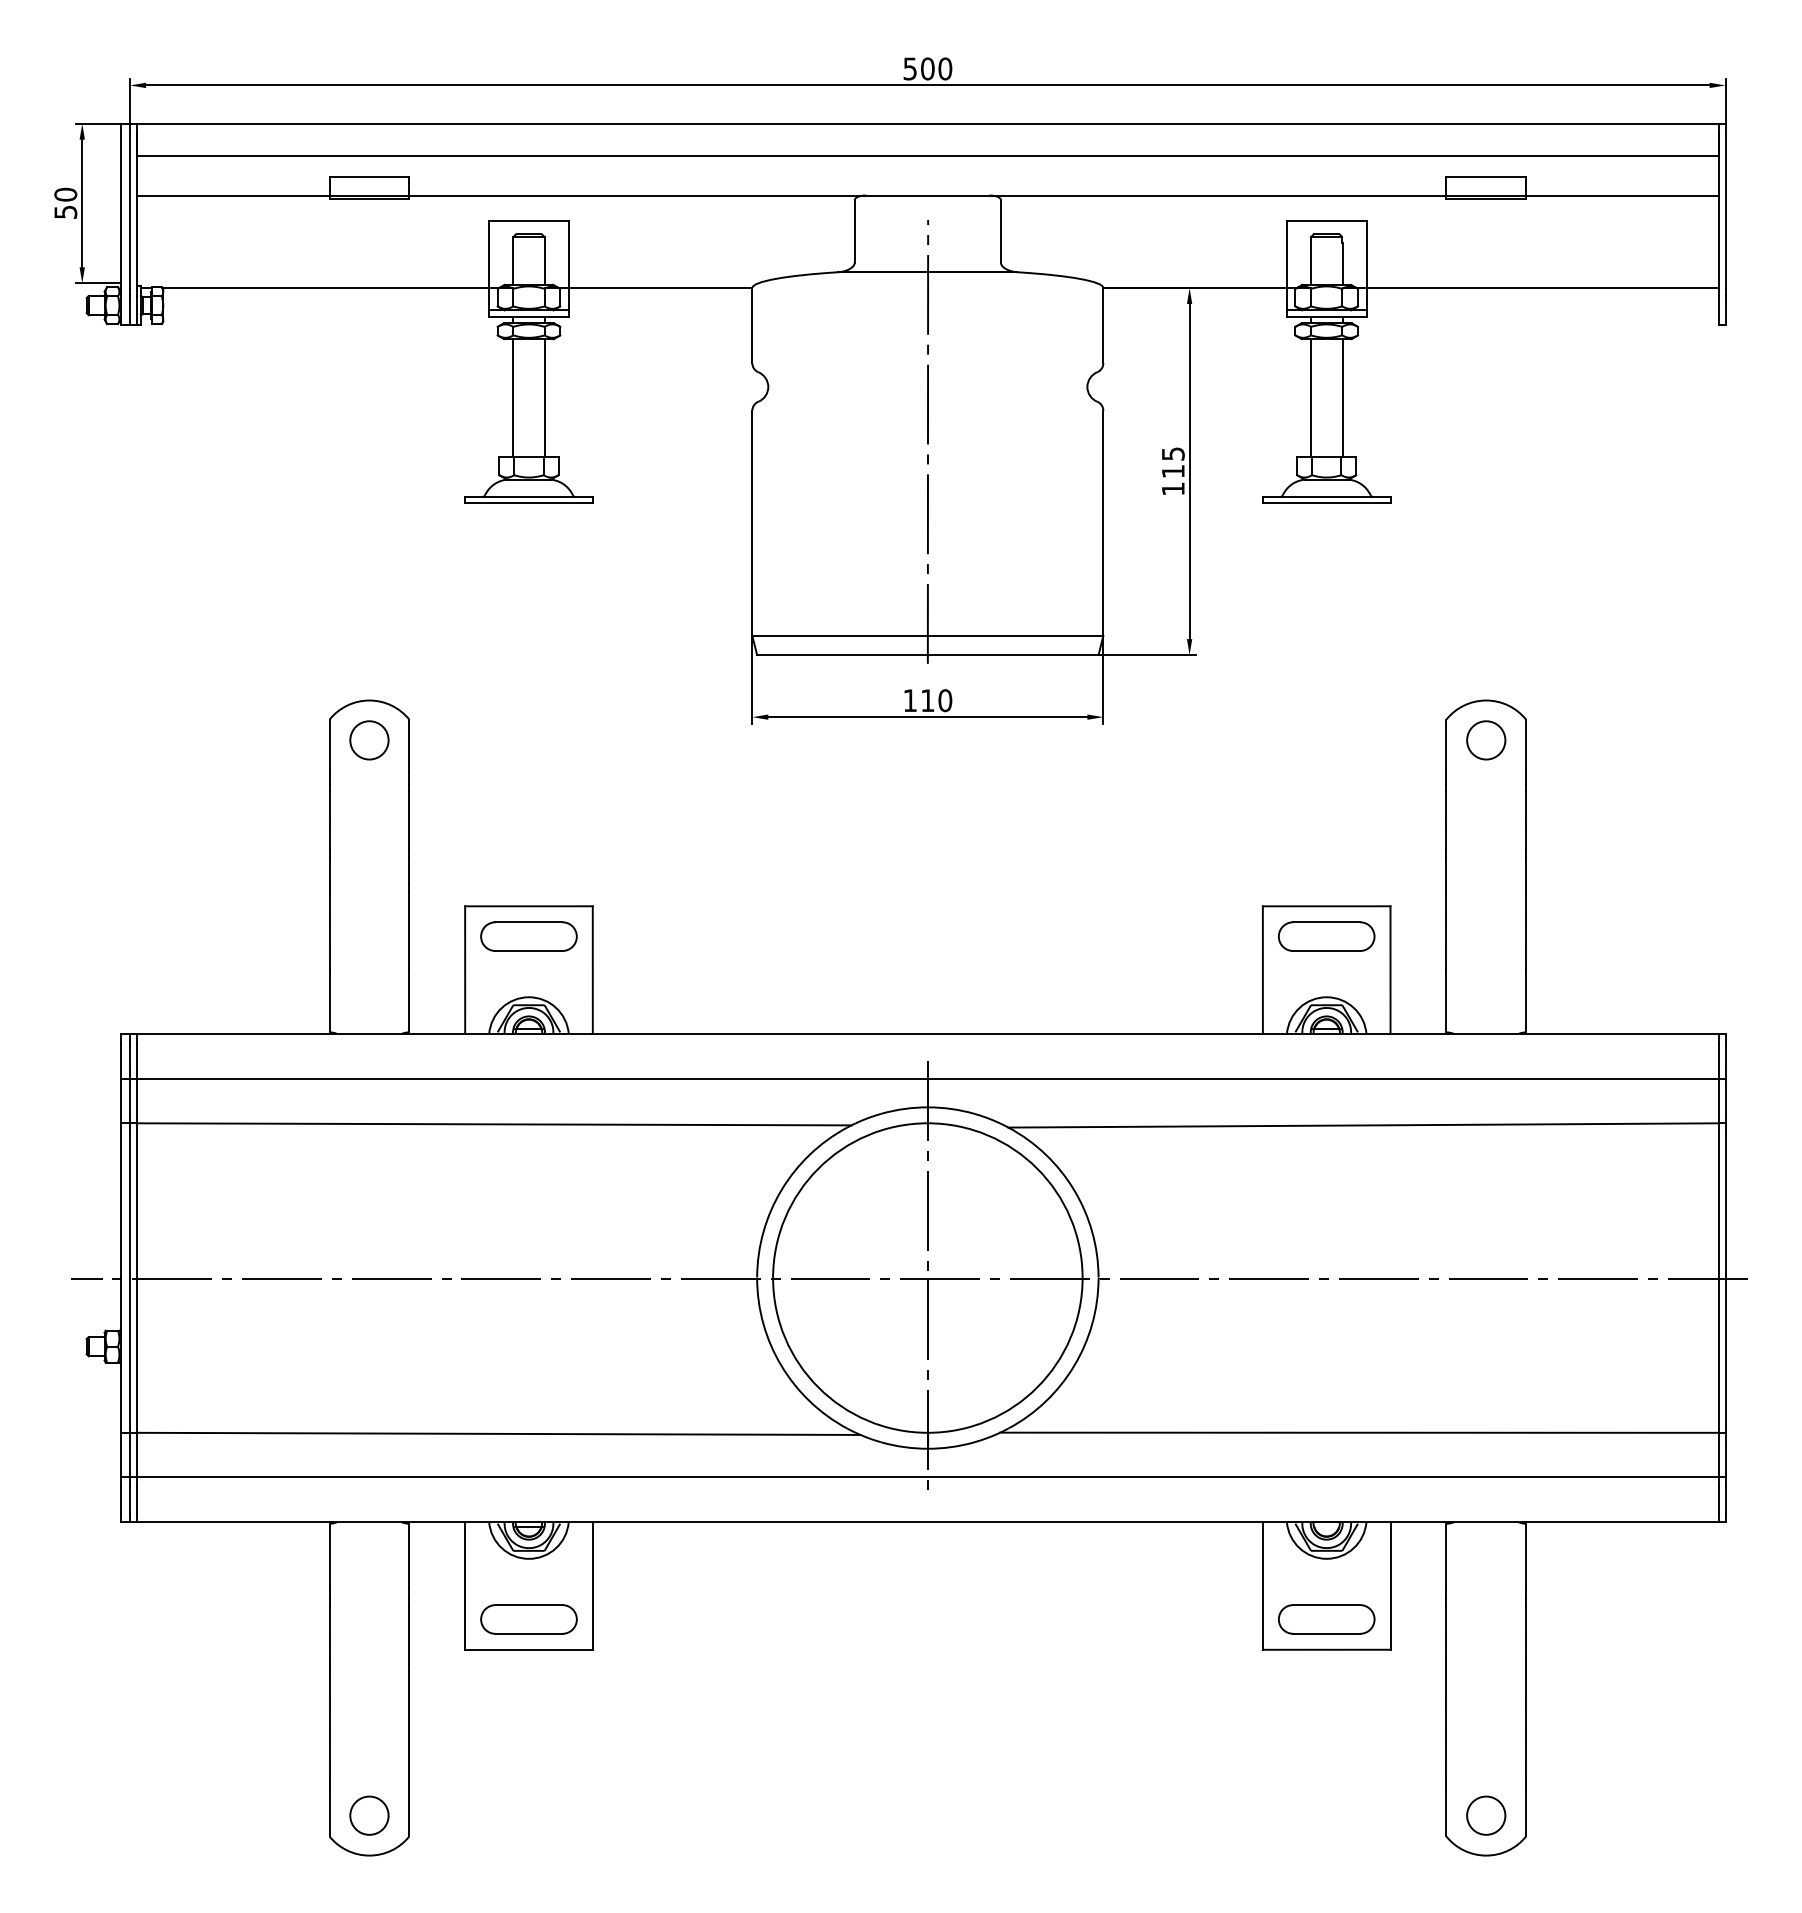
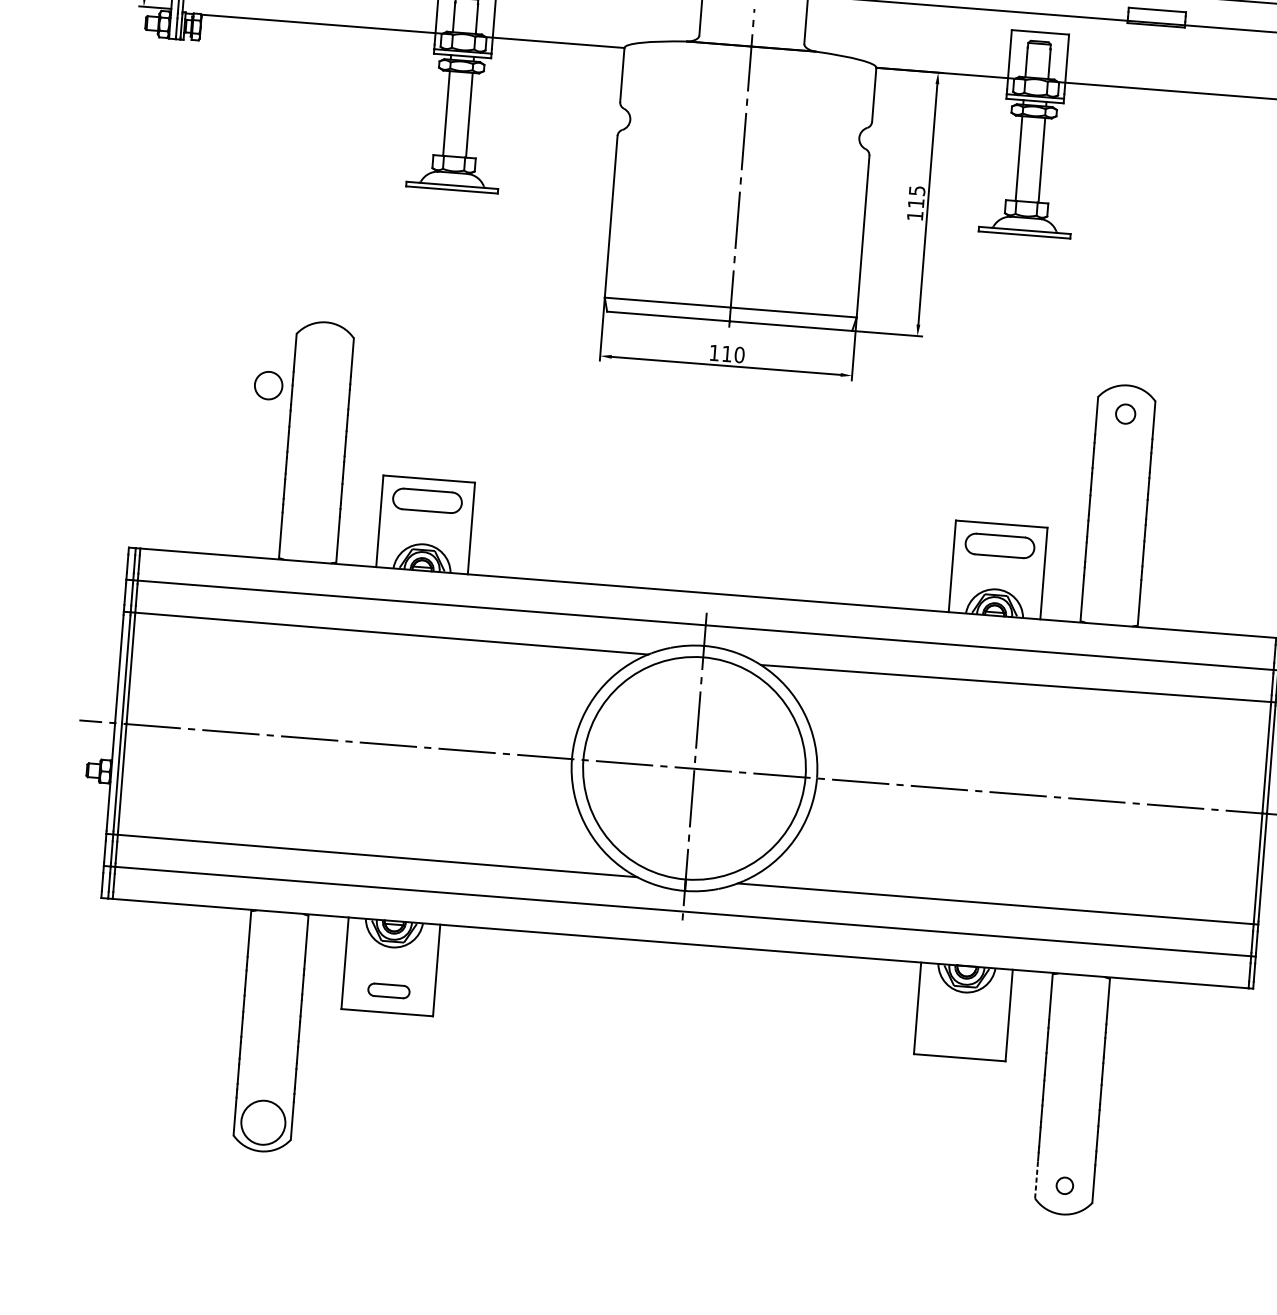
circle: (369, 740) -> (268, 385), moved
circle: (1486, 740) -> (1125, 414), size x0.7
part: (528, 1619) -> (388, 990), size x0.6
part: (1326, 1619) -> (961, 1035), removed
line: (1446, 1809) -> (1036, 1179), solid -> dashed
circle: (369, 1815) -> (263, 1122), size x1.6
circle: (1486, 1815) -> (1065, 1185), size x0.6

